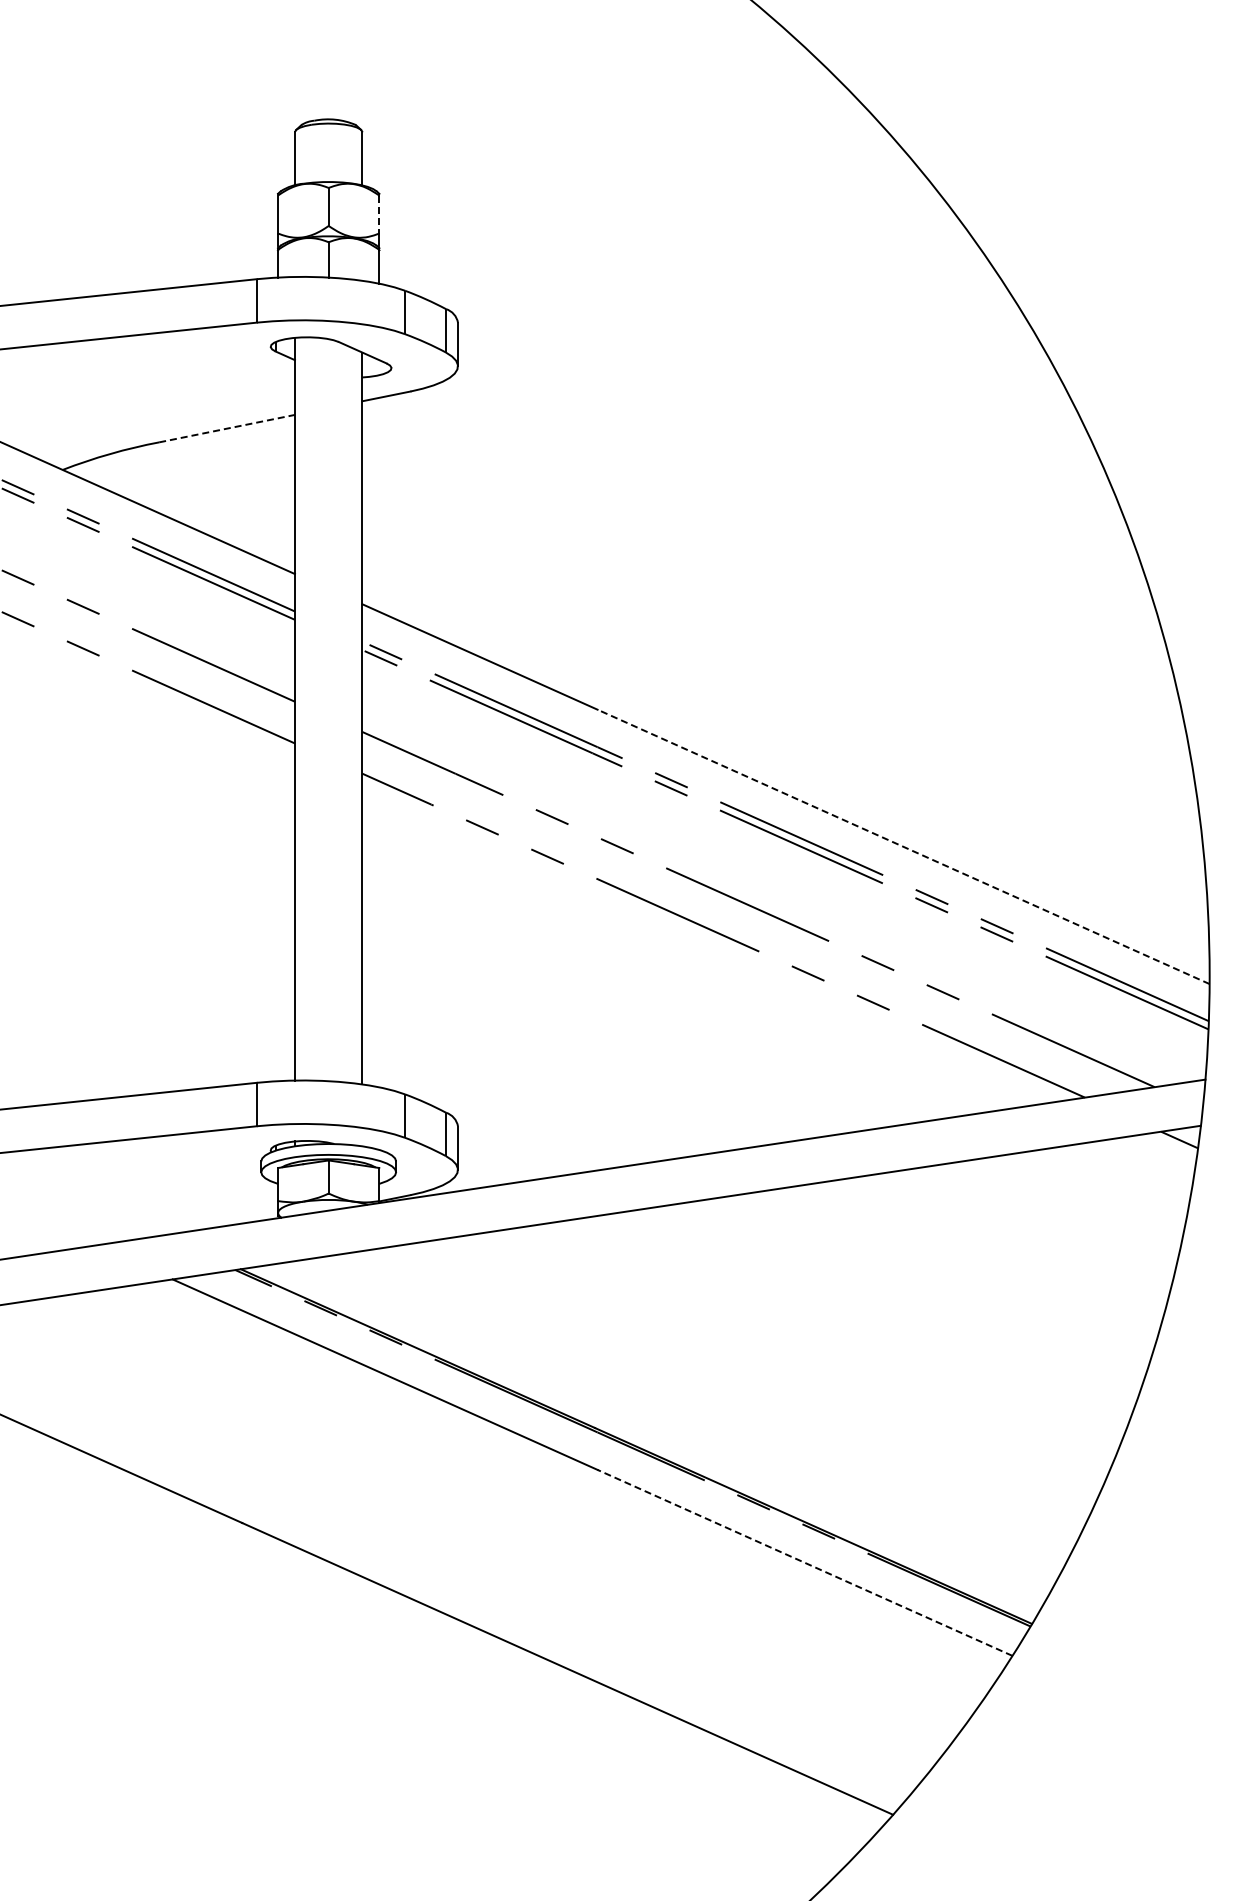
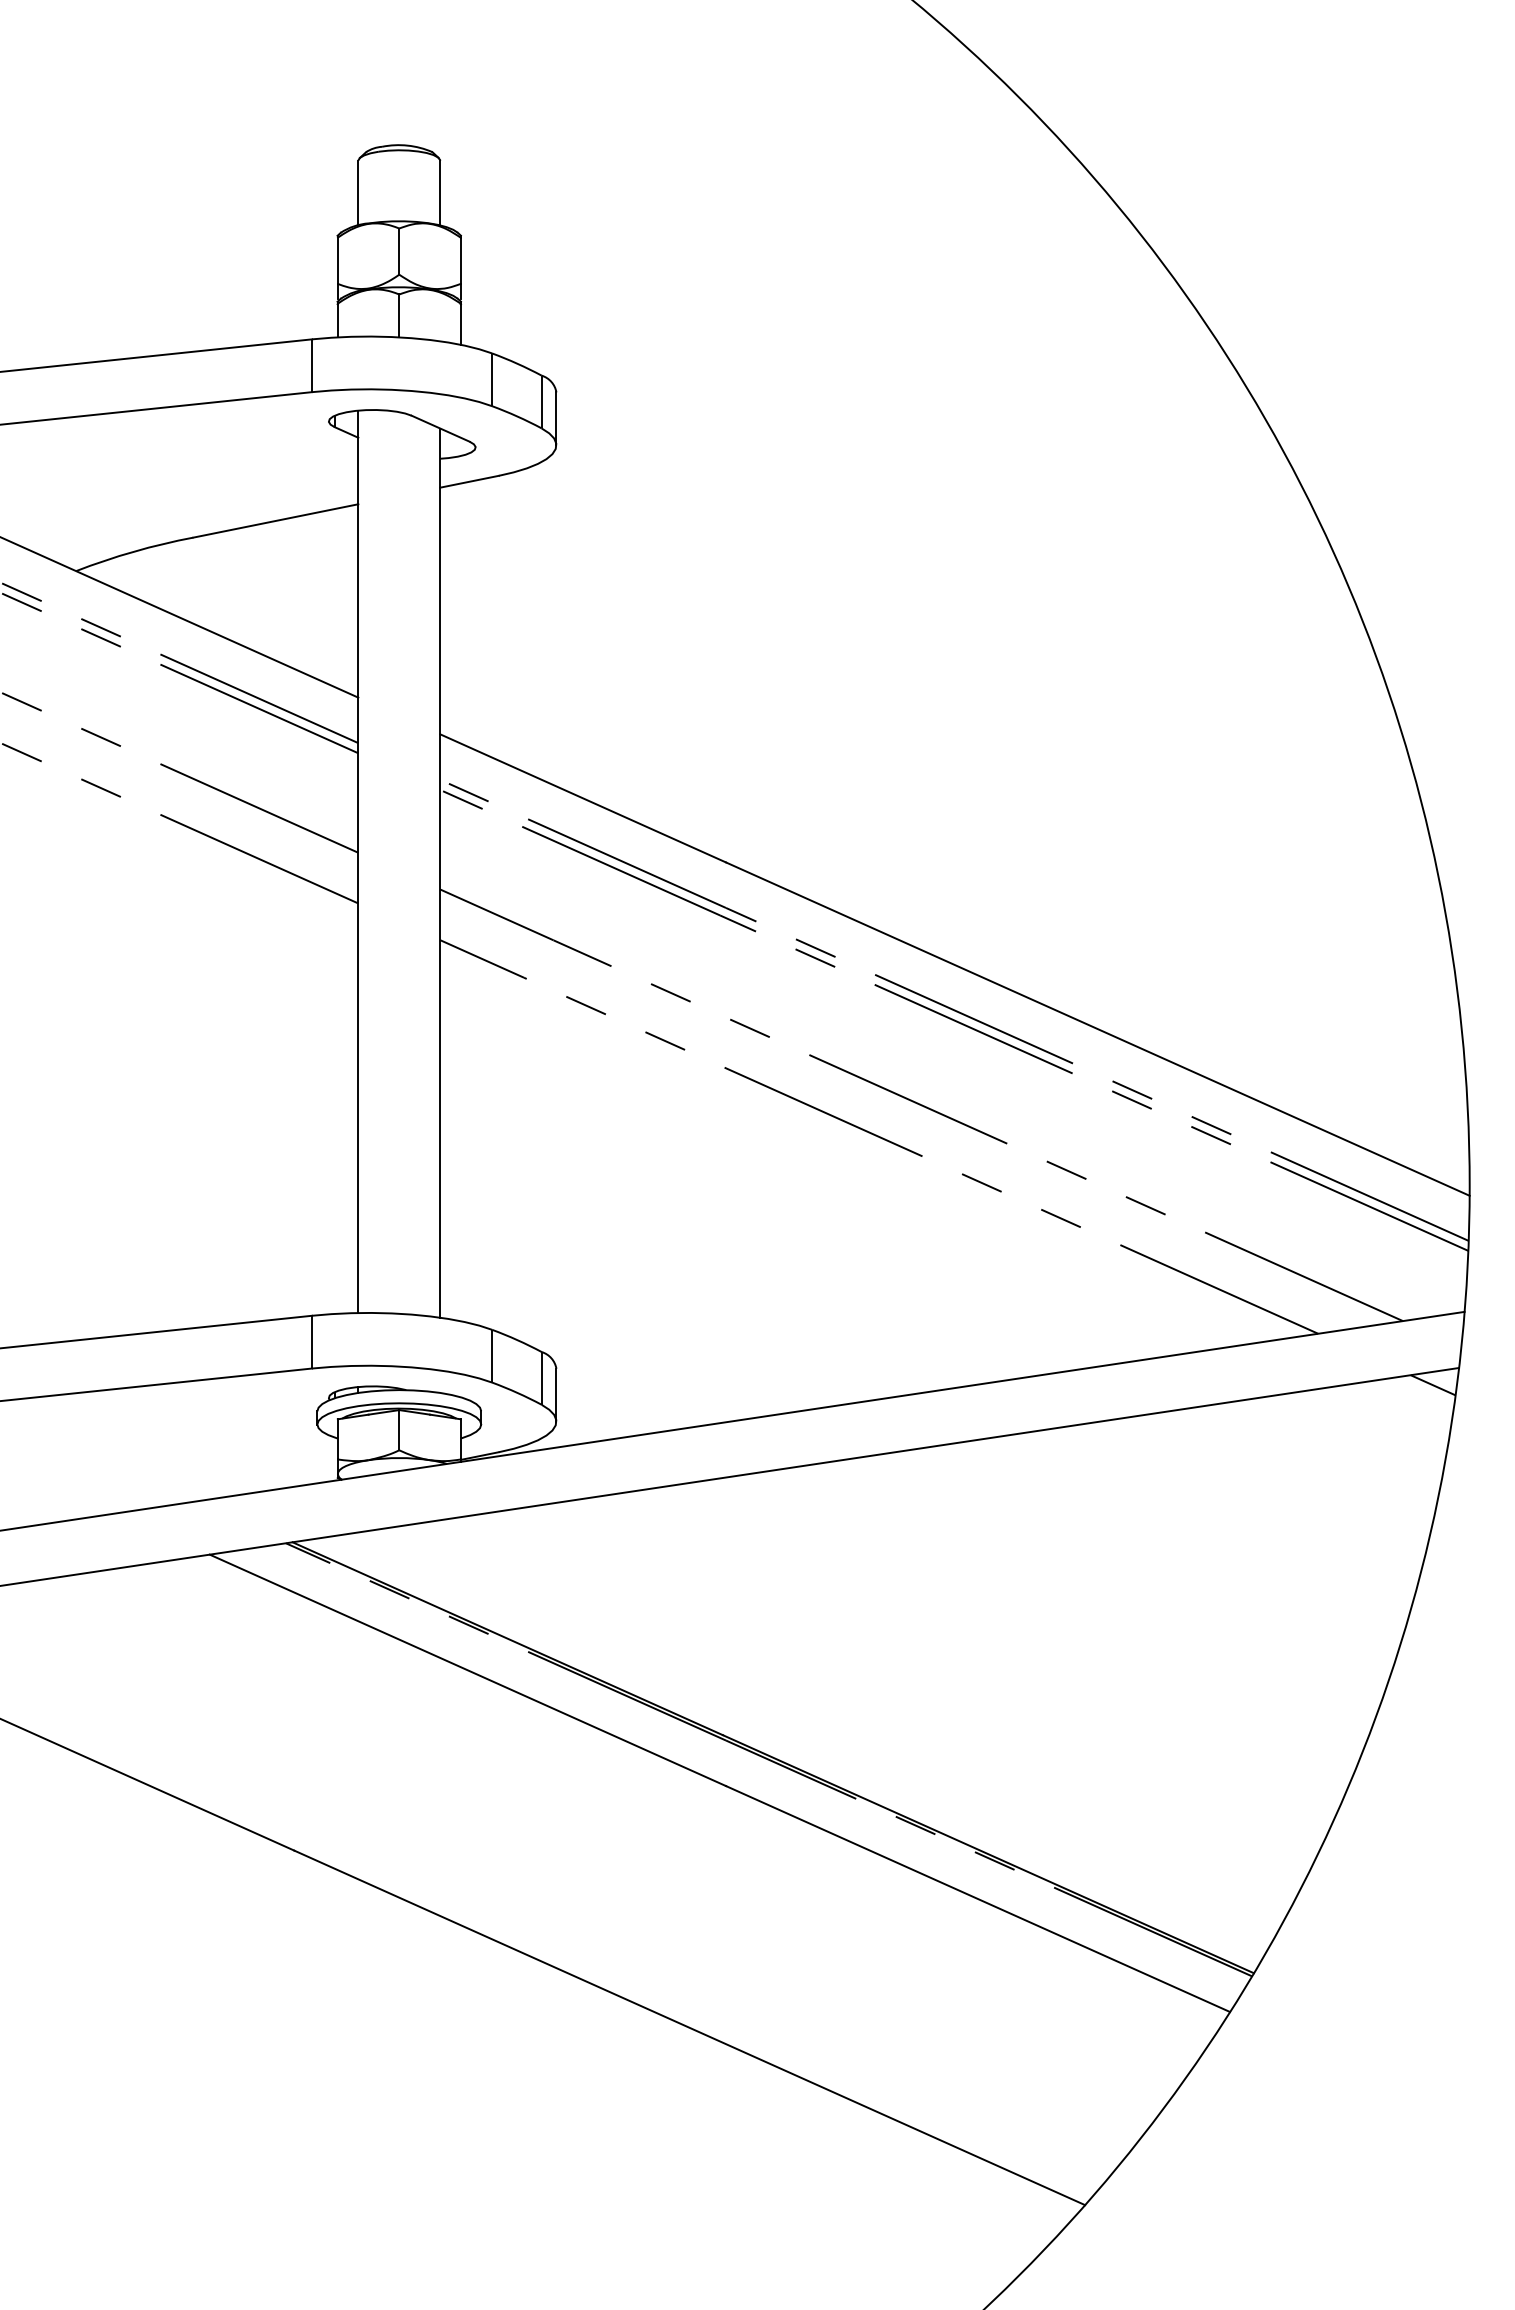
line: (379, 215) -> (461, 261), dashed -> solid
line: (227, 428) -> (276, 520), dashed -> solid
line: (903, 846) -> (1097, 1028), dashed -> solid
line: (804, 1562) -> (977, 1898), dashed -> solid

